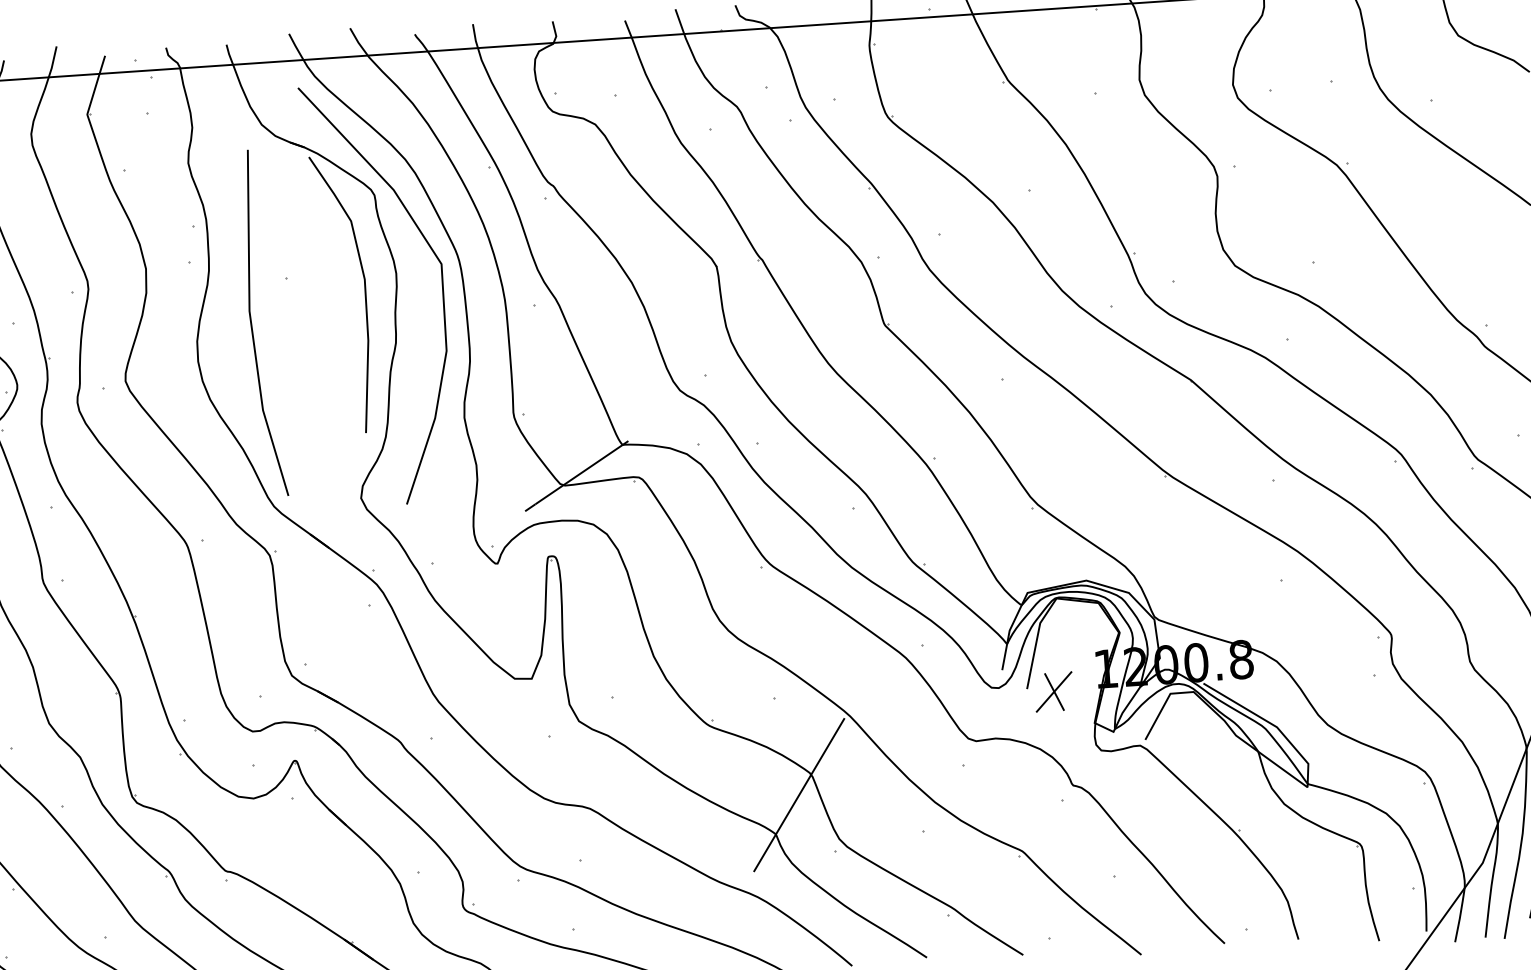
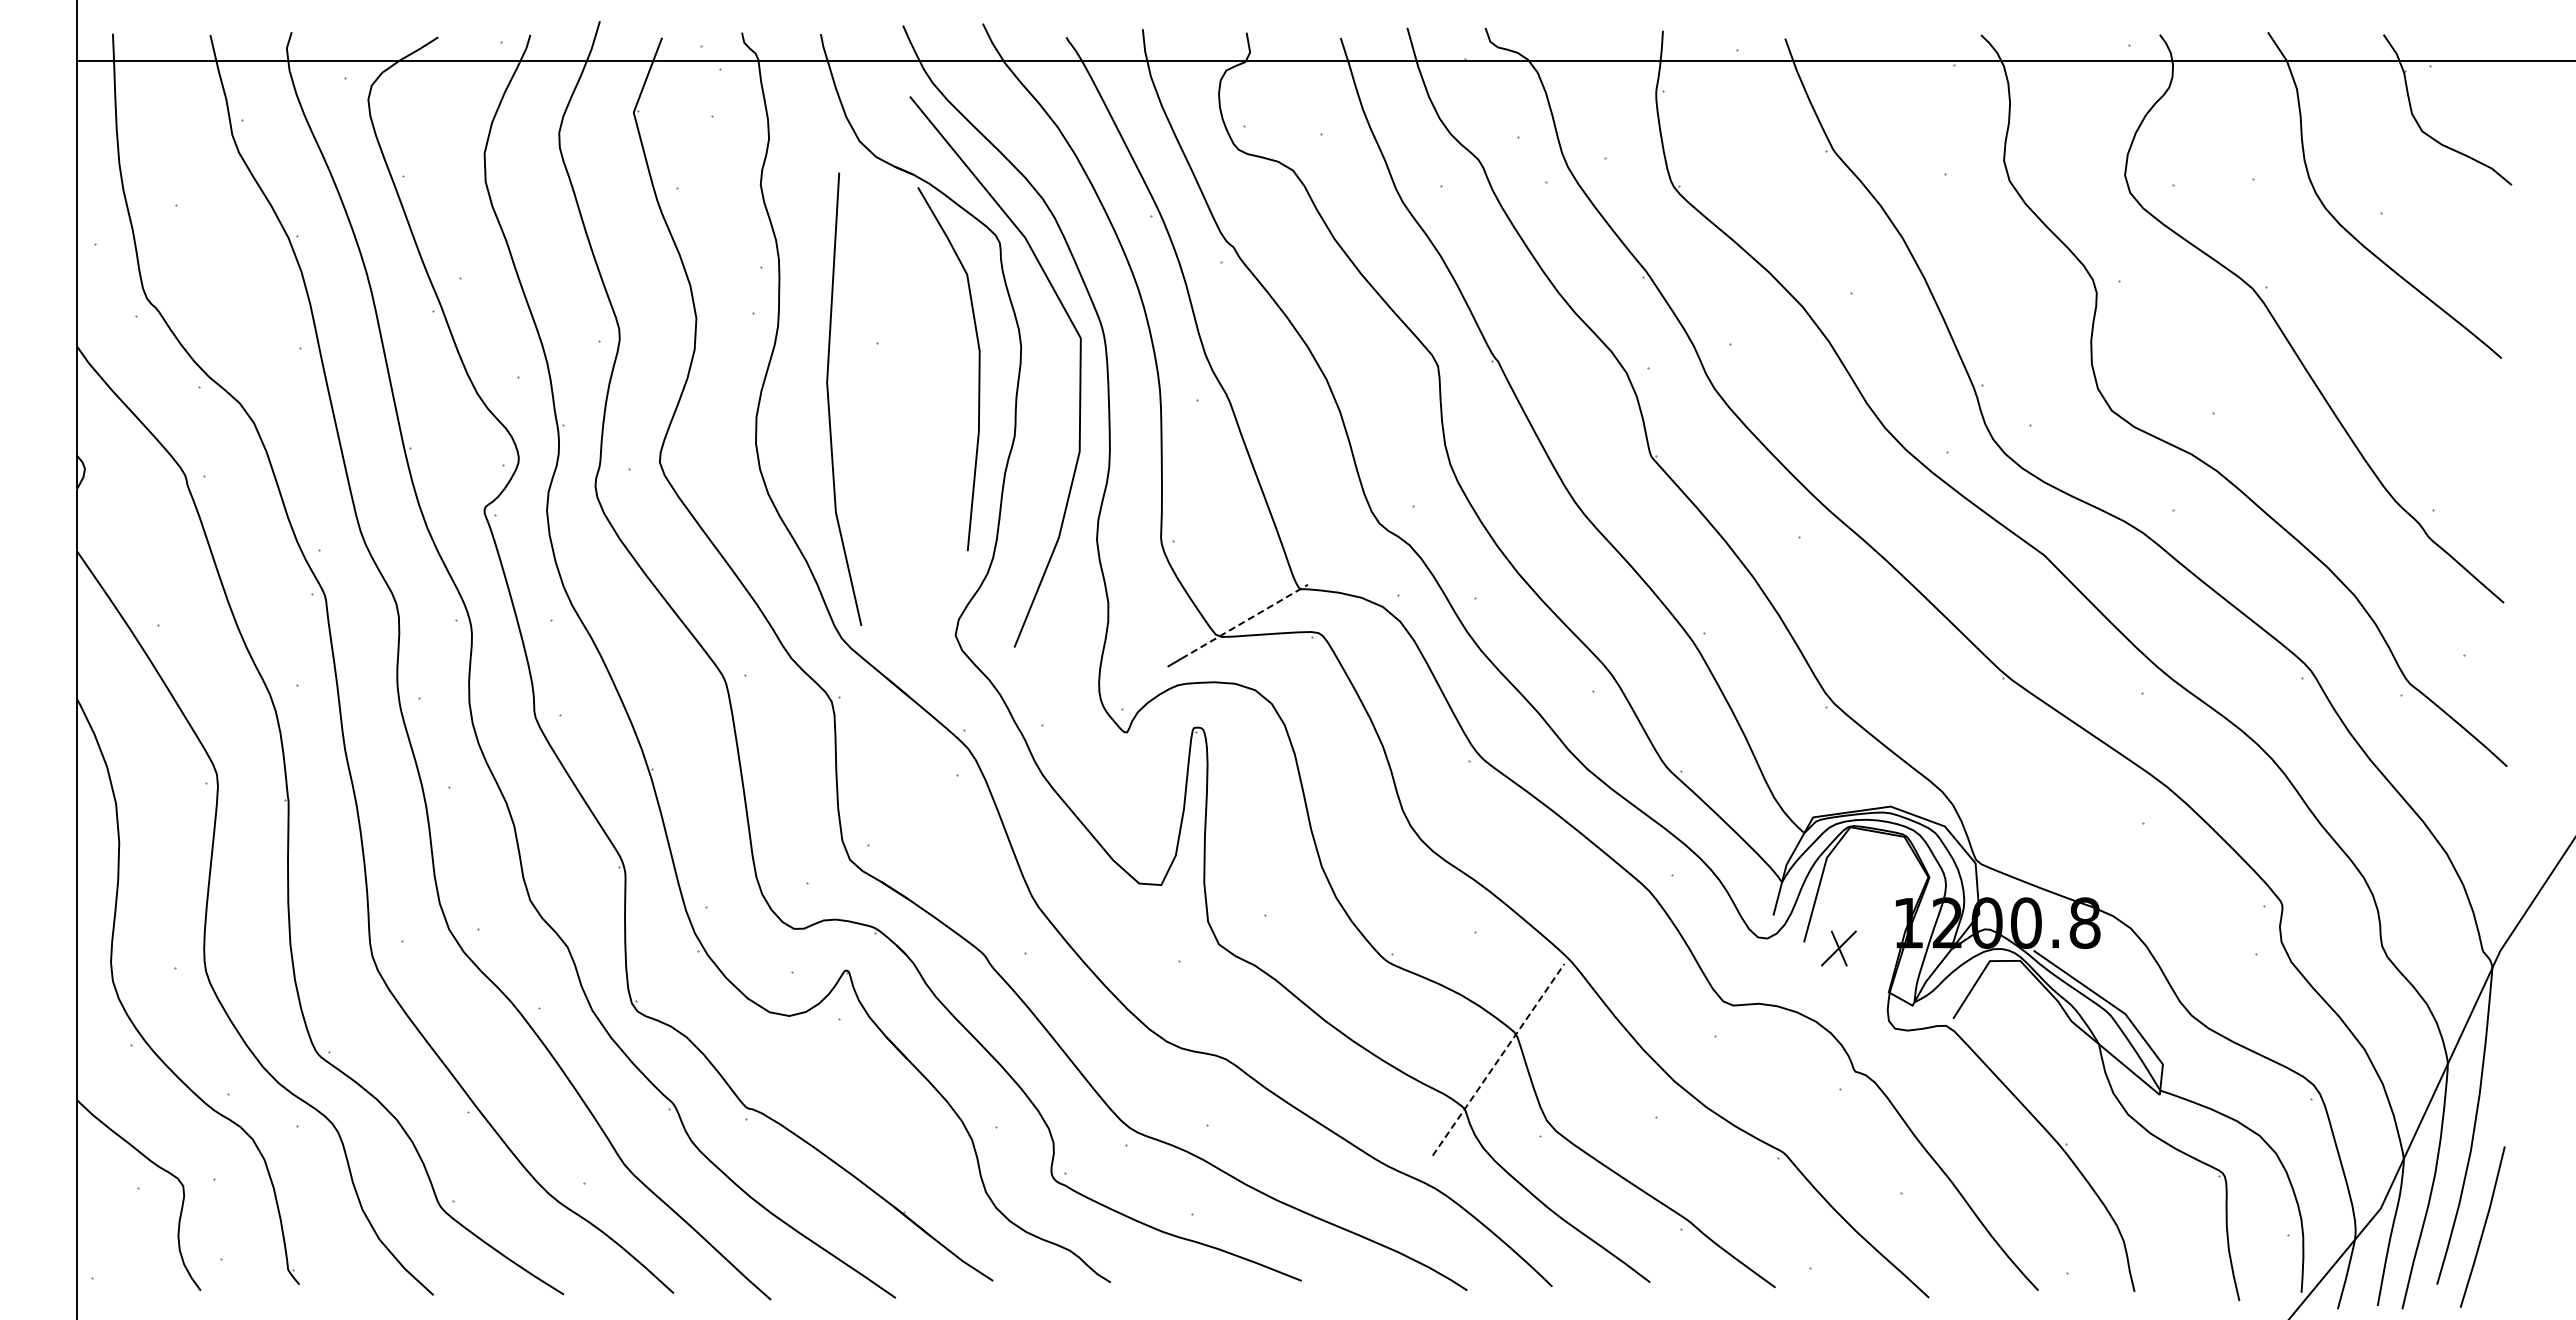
line: (582, 472) -> (1245, 621), solid -> dashed
part: (1053, 692) -> (1838, 948), size x0.7
line: (799, 794) -> (1498, 1059), solid -> dashed

